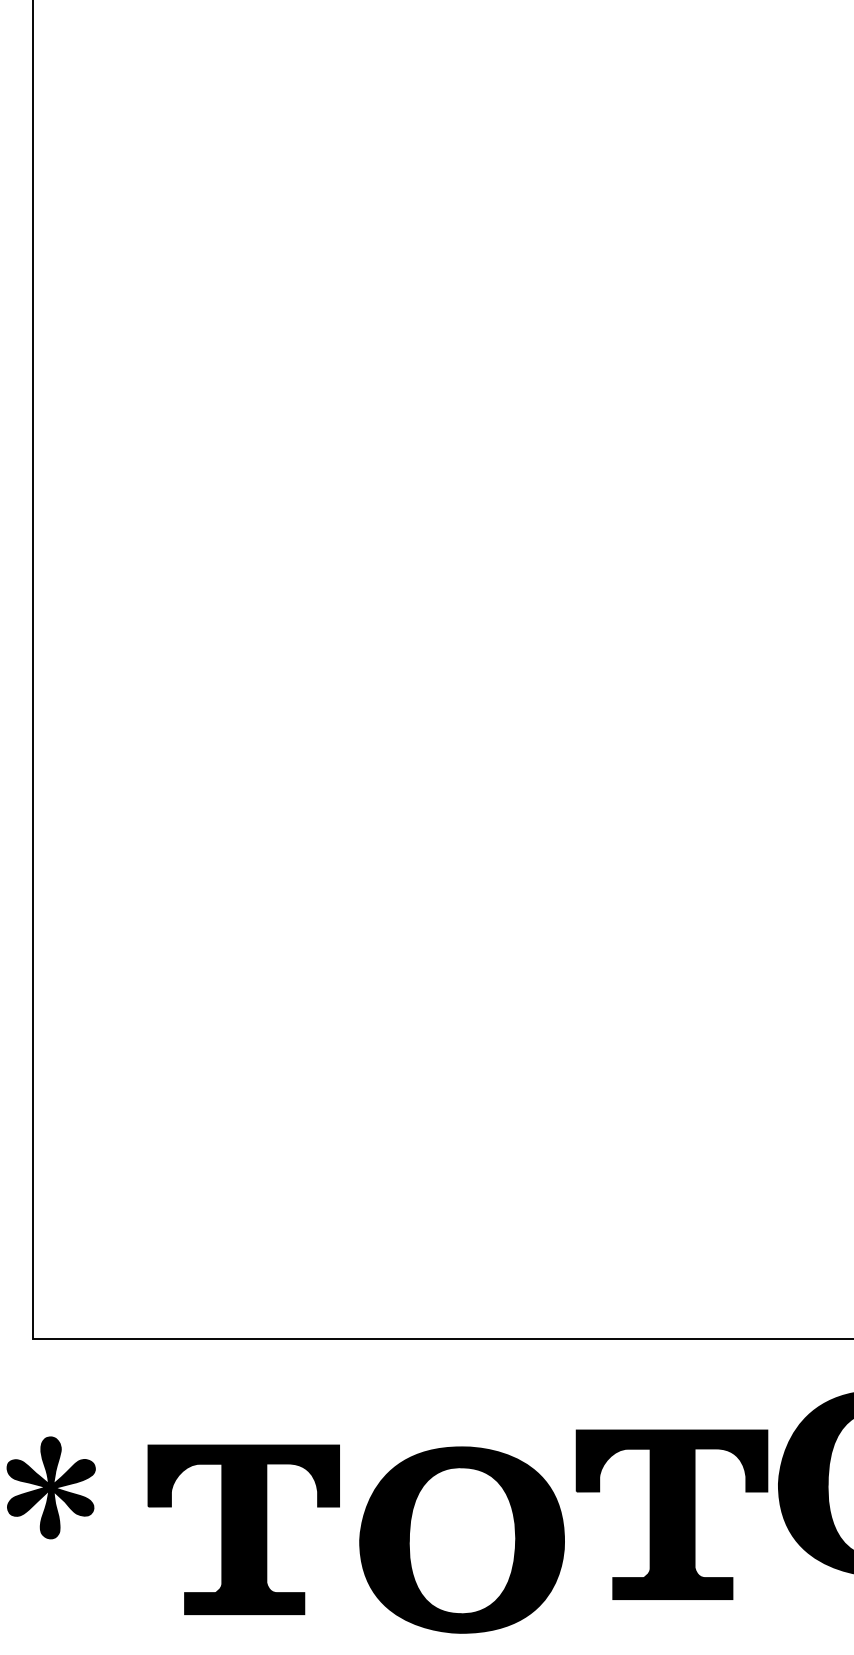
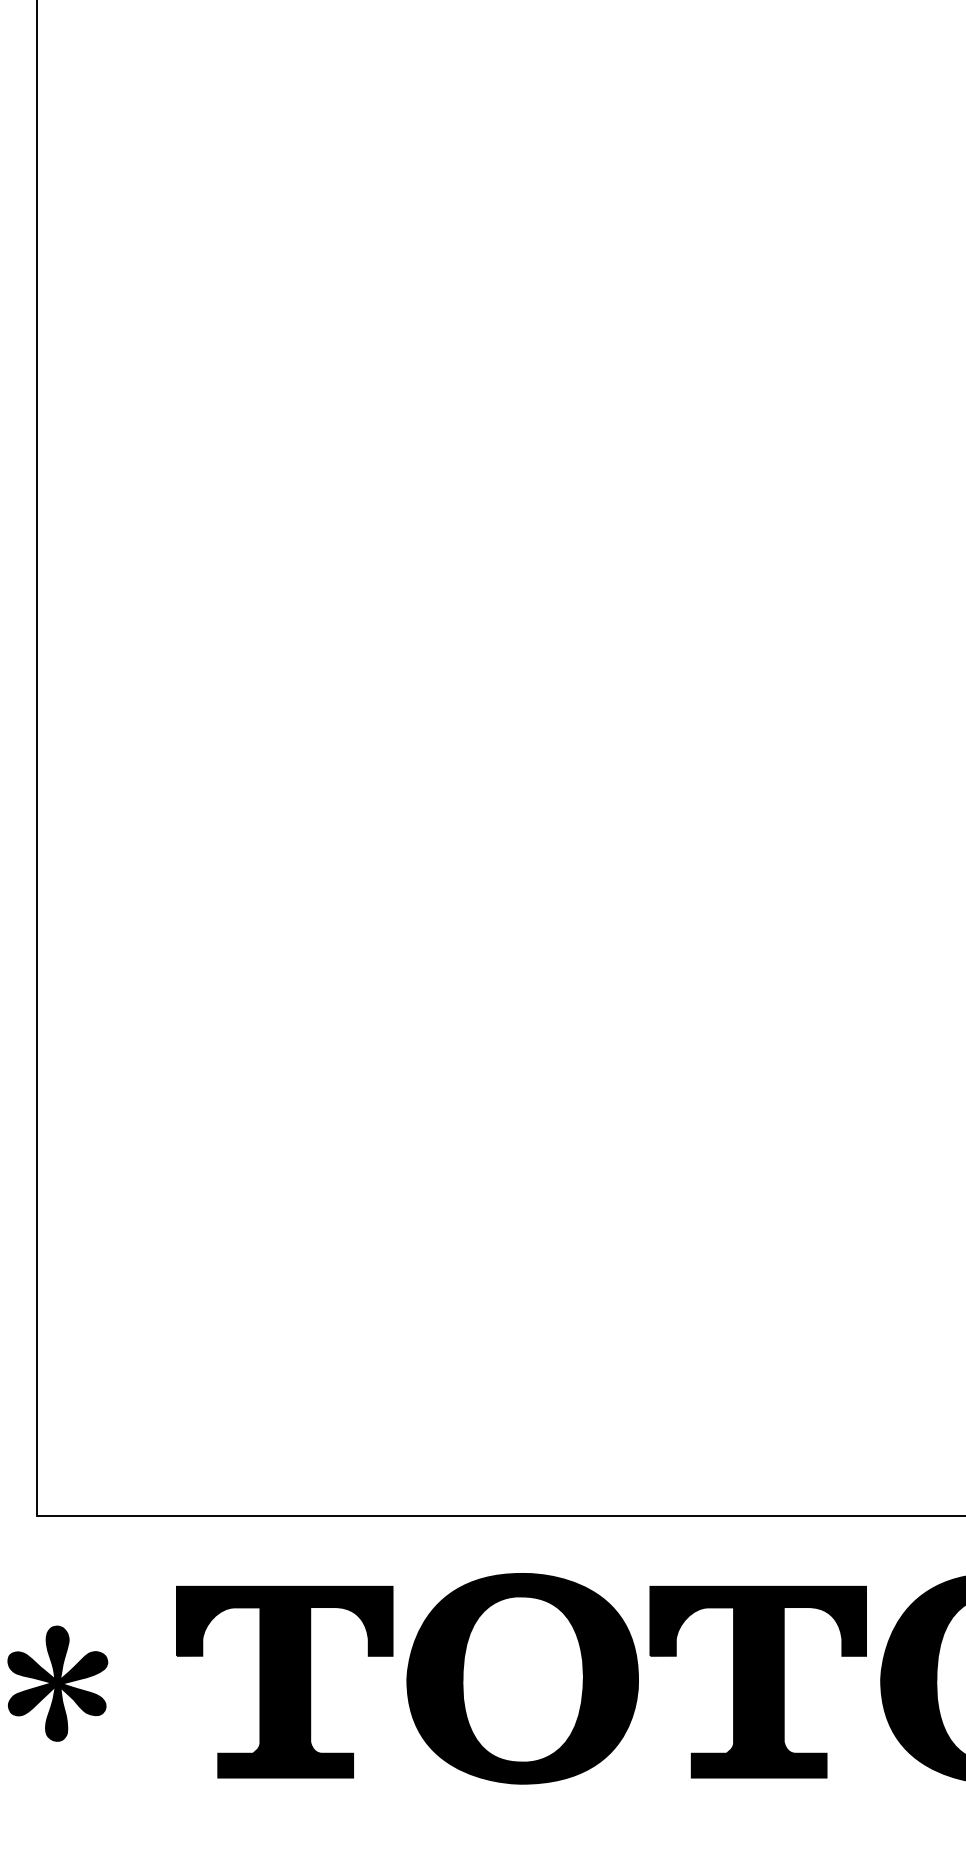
part: (671, 1514) -> (757, 1681), moved
part: (243, 1529) -> (284, 1681), moved
part: (461, 1539) -> (522, 1678), moved

